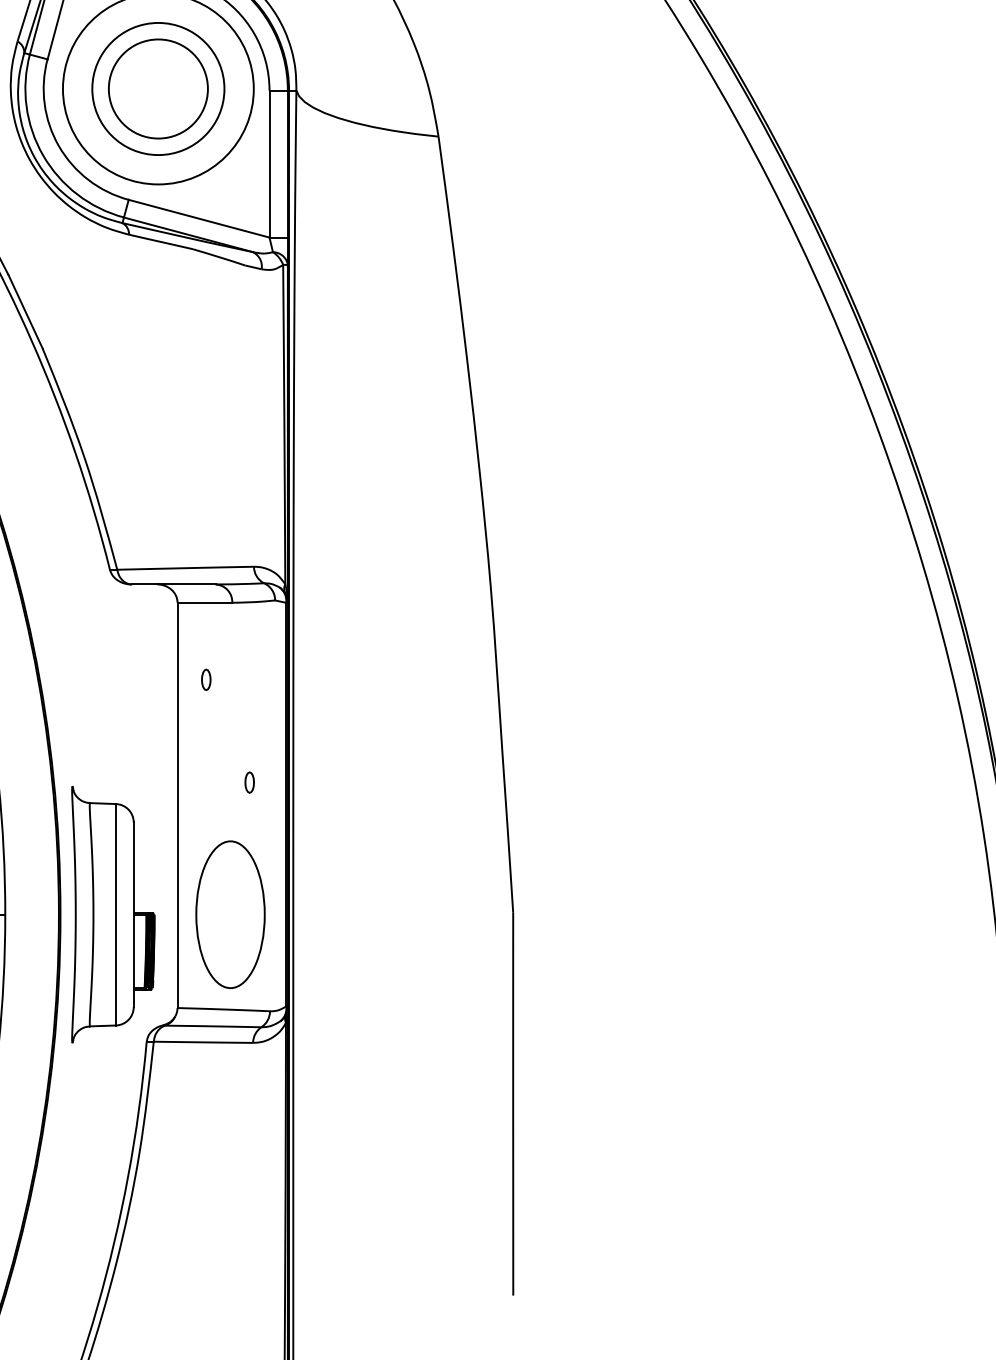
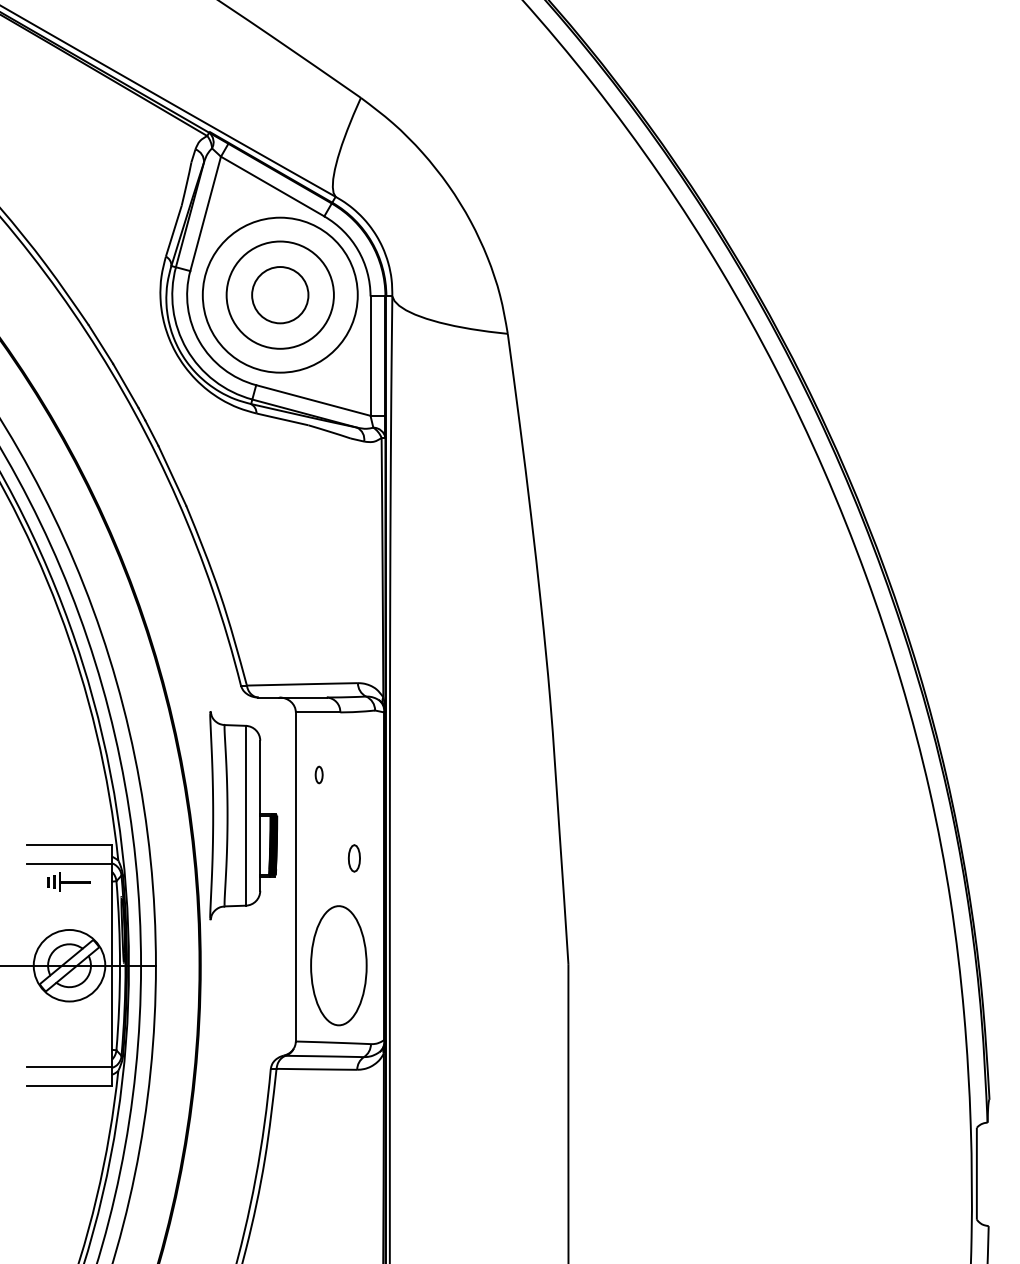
circle: (158, 88) -> (280, 294), size x0.7
part: (249, 782) -> (354, 858), size x1.6
part: (113, 914) -> (243, 815), moved

